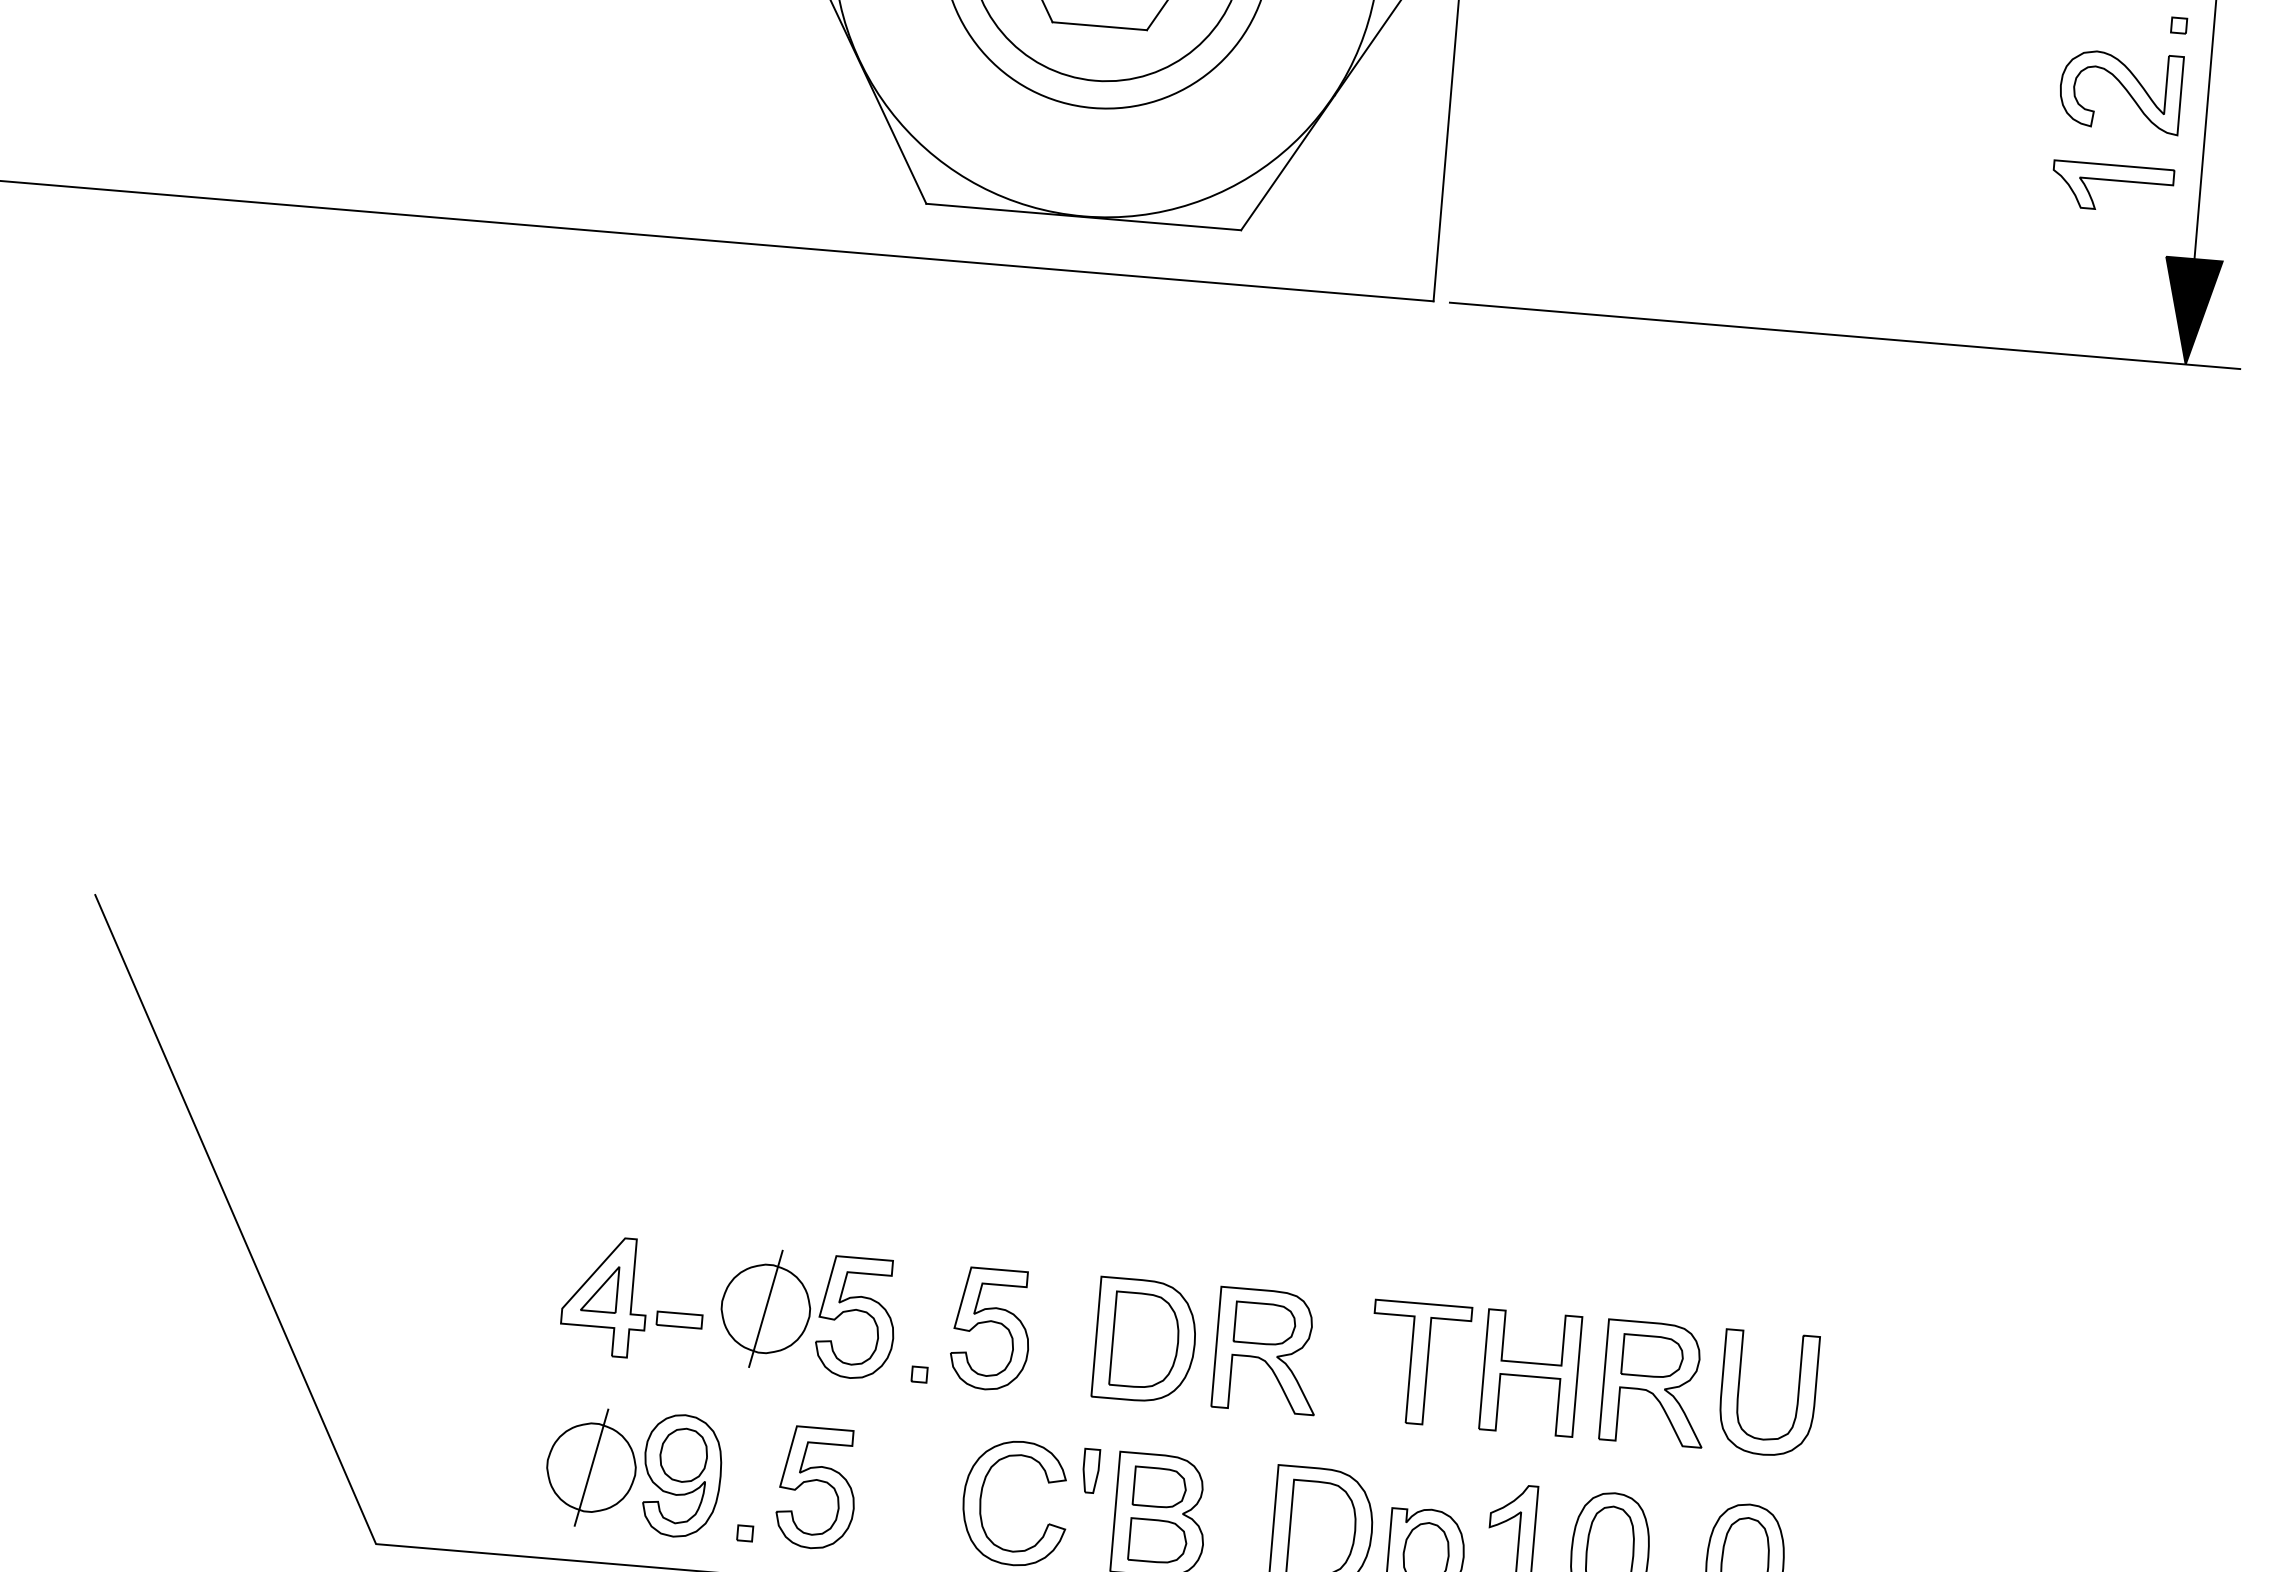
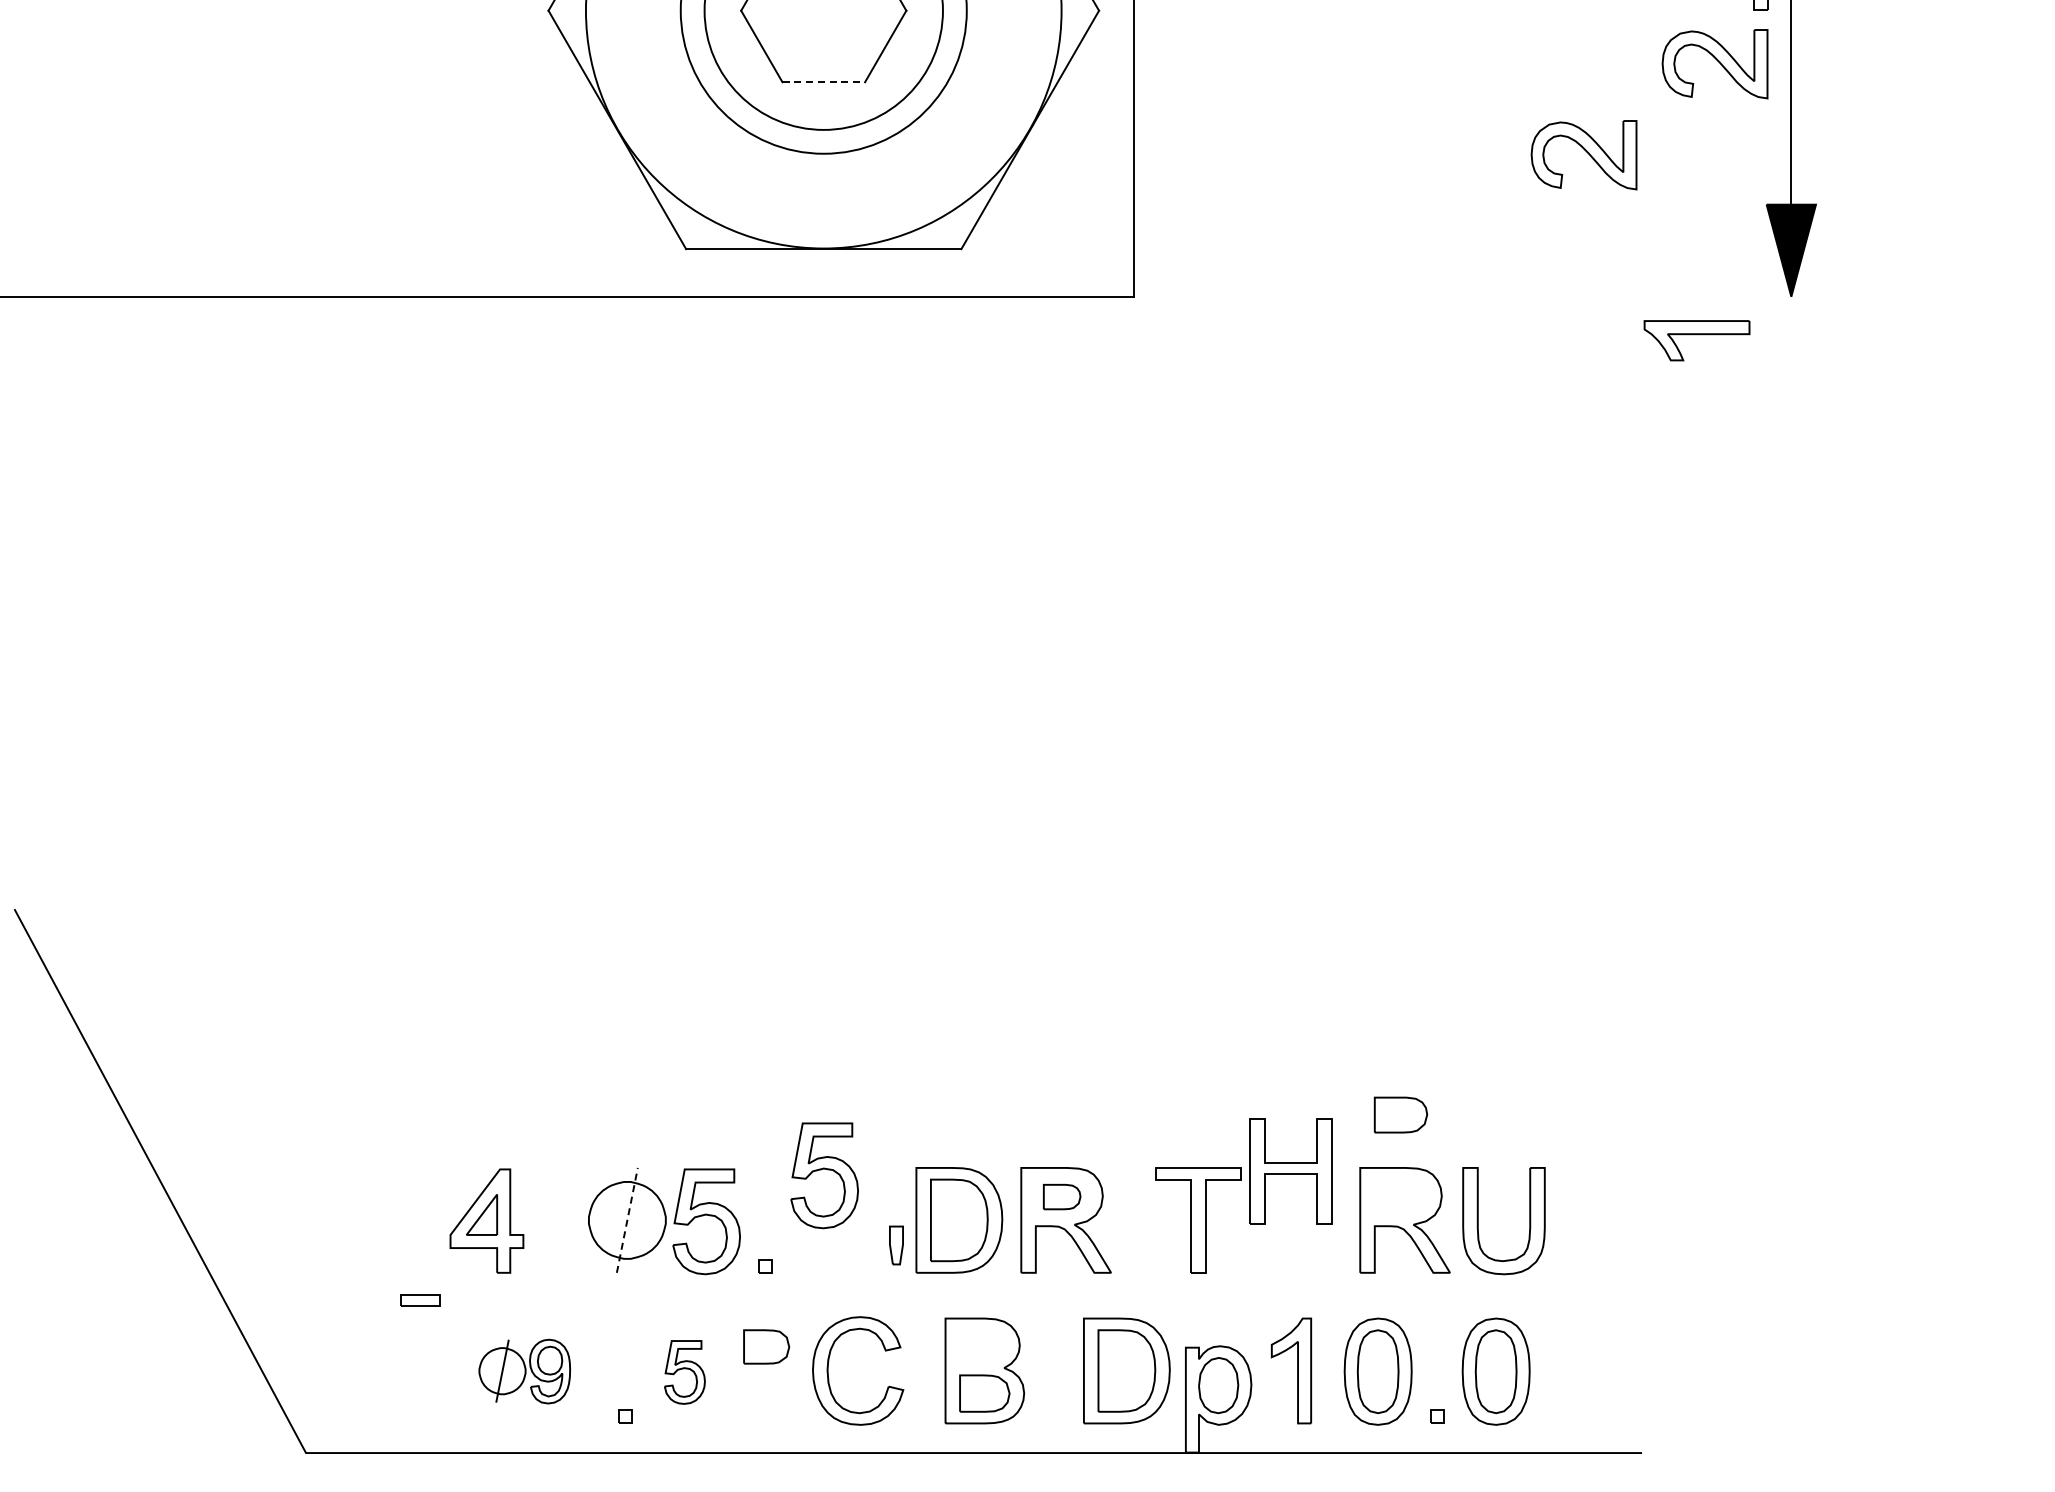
line: (1100, 26) -> (824, 82), solid -> dashed
part: (1961, 182) -> (1583, 155), added
part: (2112, 187) -> (1696, 340), moved
line: (1845, 335) -> (1493, 296), removed
line: (766, 1307) -> (627, 1219), solid -> dashed
part: (679, 1320) -> (420, 1300), moved
part: (1265, 1323) -> (1062, 1196), size x0.7
part: (991, 1329) -> (824, 1175), moved
part: (1652, 1355) -> (1400, 1114), moved
part: (1529, 1373) -> (1290, 1171), moved
part: (633, 1471) -> (524, 1371), size x0.6
part: (1090, 1471) -> (896, 1245), moved
part: (1159, 1487) -> (766, 1346), moved
part: (816, 1488) -> (684, 1372), size x0.6

